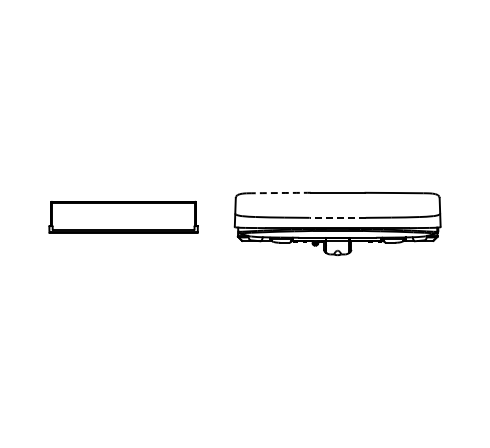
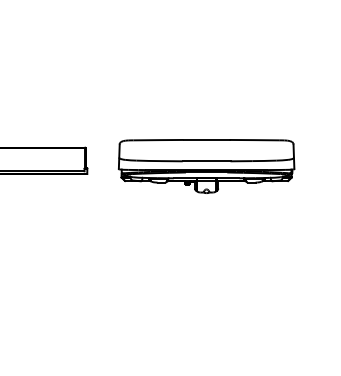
arc: (281, 193) -> (158, 140), dashed -> solid
line: (337, 217) -> (206, 161), dashed -> solid

